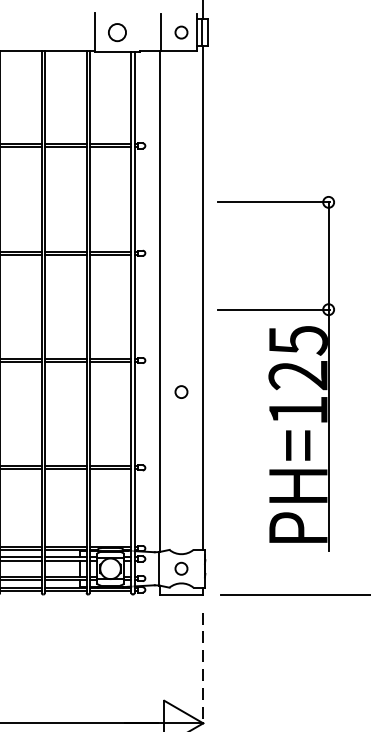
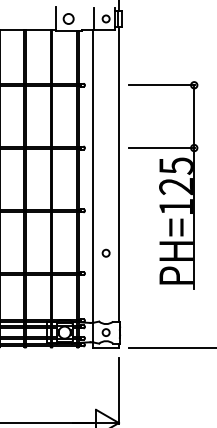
part: (276, 373) -> (163, 185), moved
circle: (180, 390) -> (105, 252), moved
line: (202, 667) -> (118, 390), dashed -> solid

